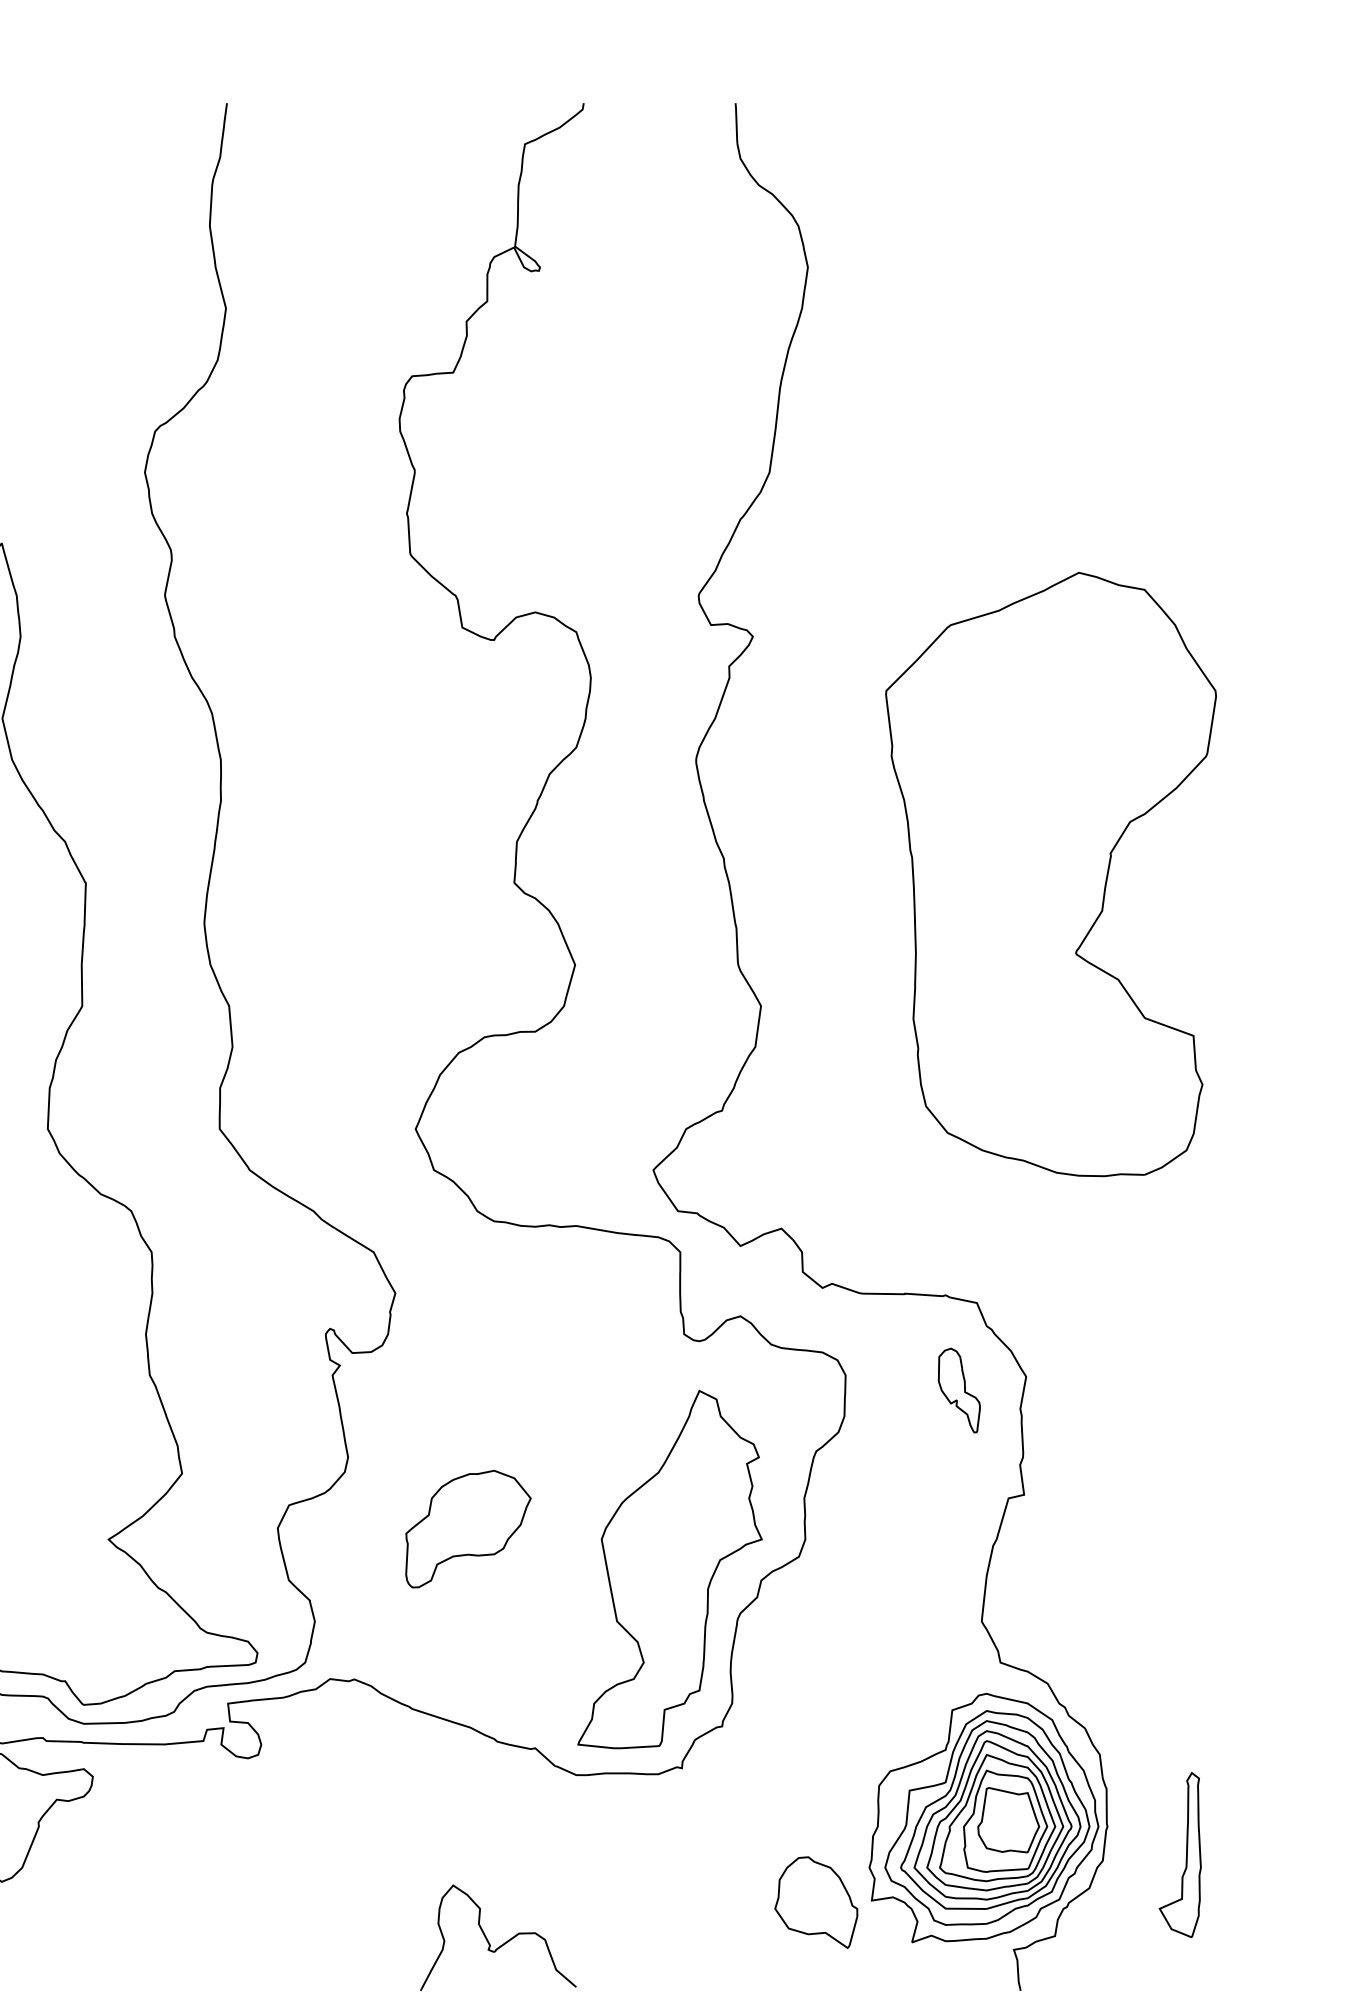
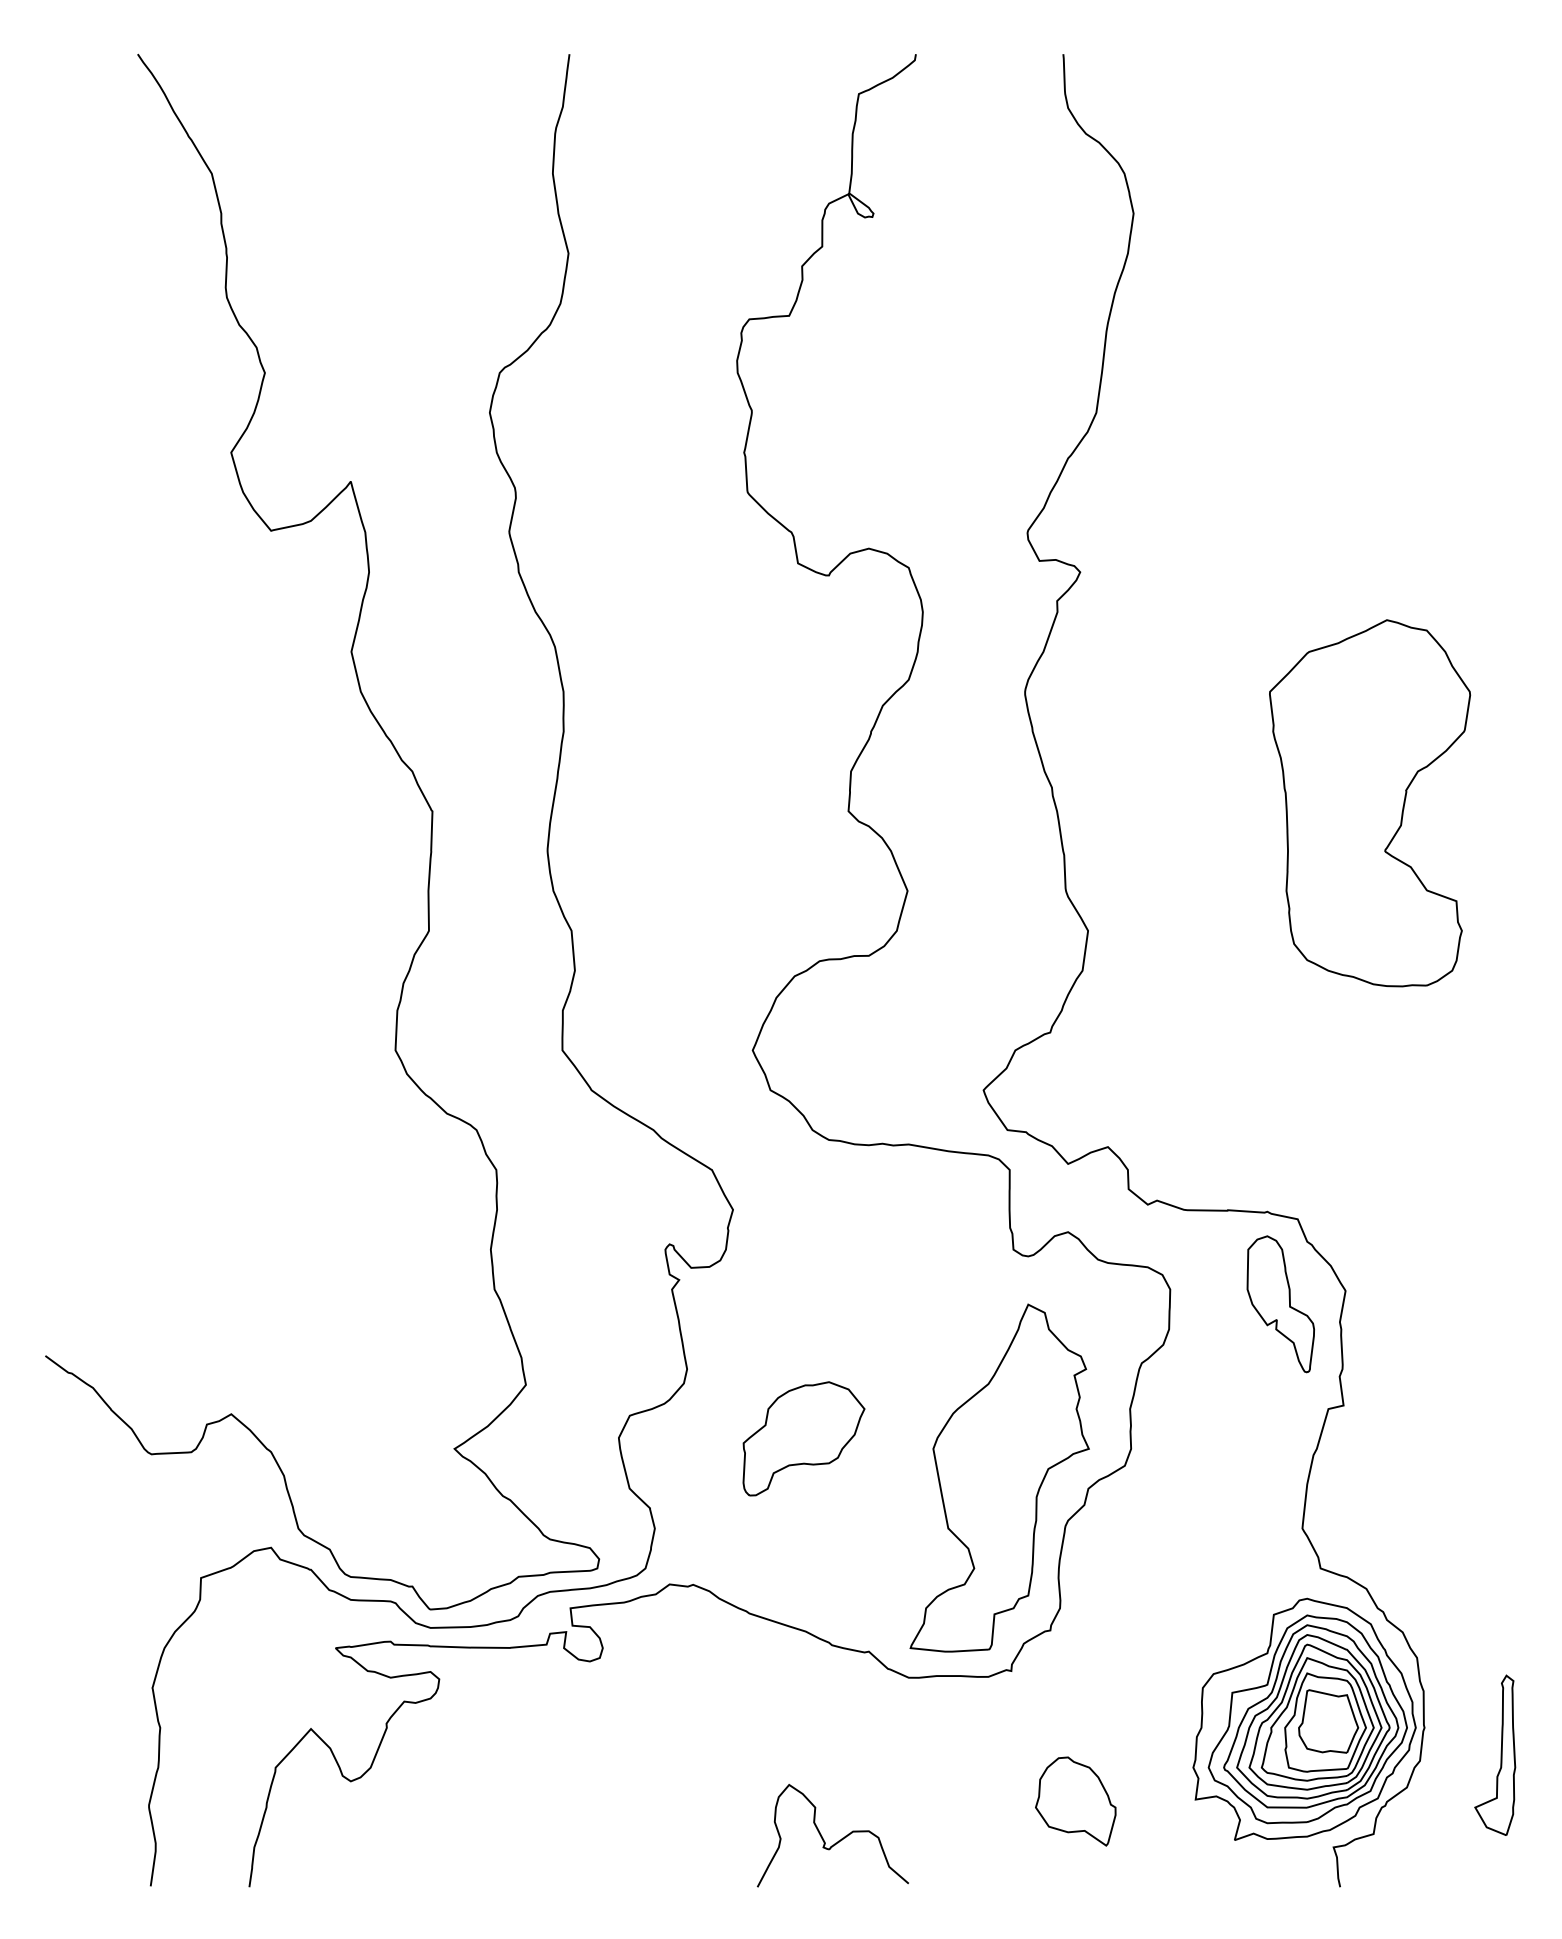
part: (1051, 874) -> (1370, 803), size x0.62
part: (959, 1390) -> (1280, 1304), size x1.67
part: (816, 1902) -> (1075, 1801), moved

